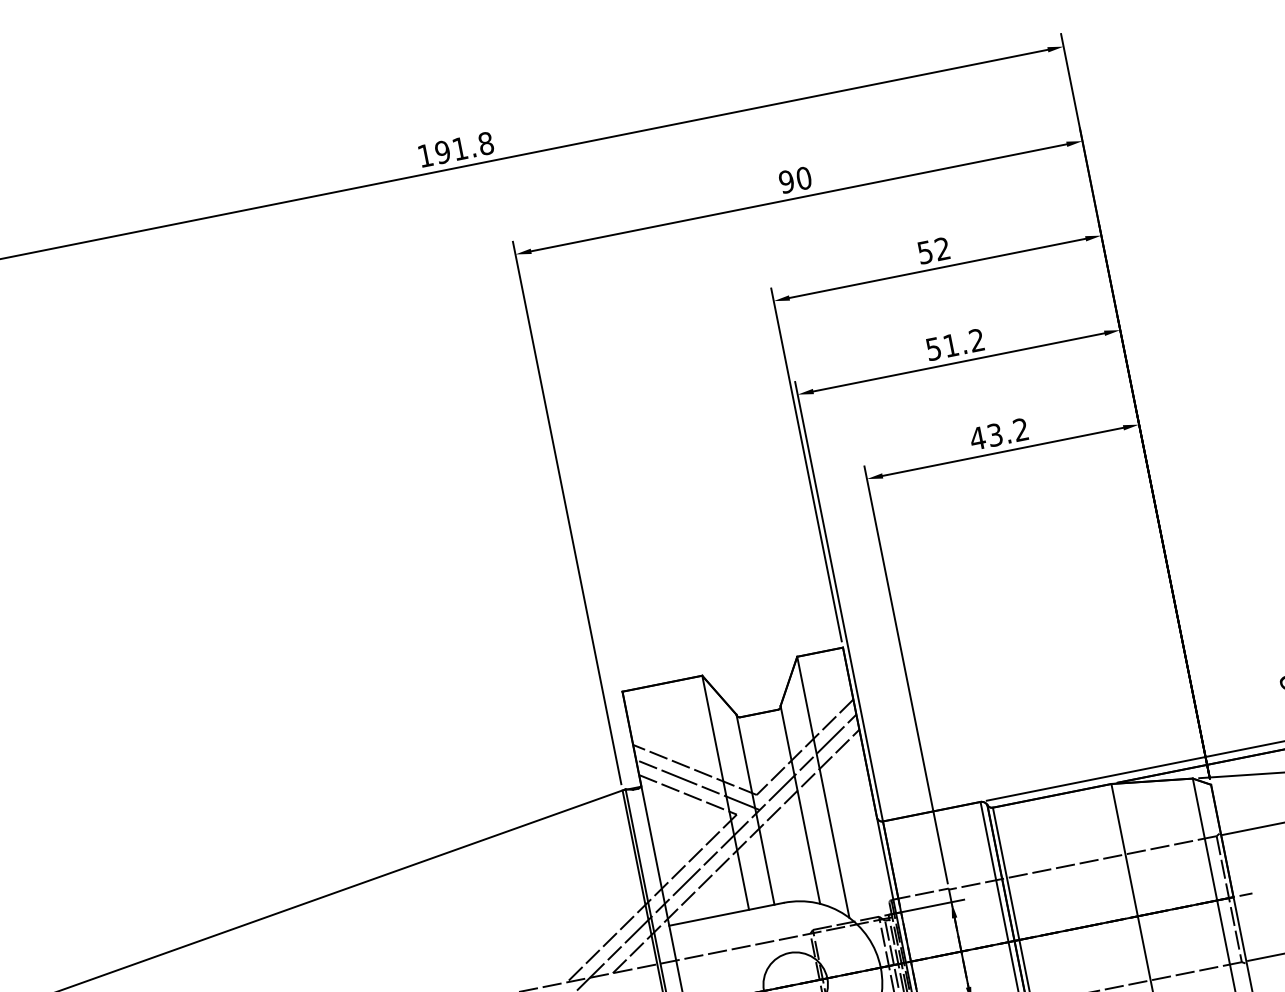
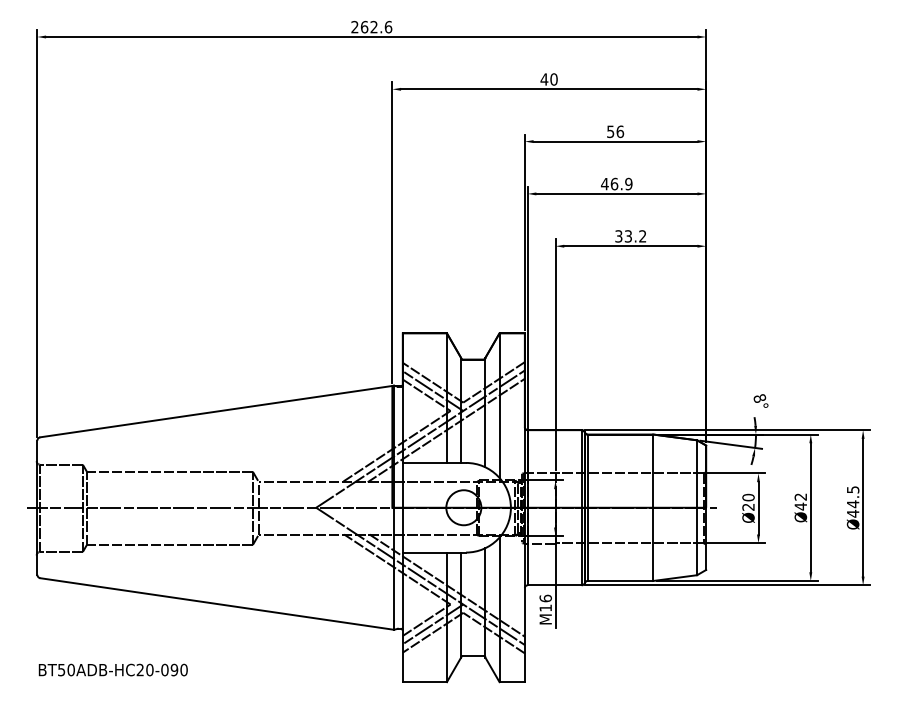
text: (455, 148) -> (371, 26), 191.8 -> 262.6
text: (786, 181) -> (544, 79), 90 -> 40
text: (942, 248) -> (620, 131), 52 -> 56
text: (954, 343) -> (616, 183), 51.2 -> 46.9
text: (977, 438) -> (618, 236), 43.2 -> 33.2

